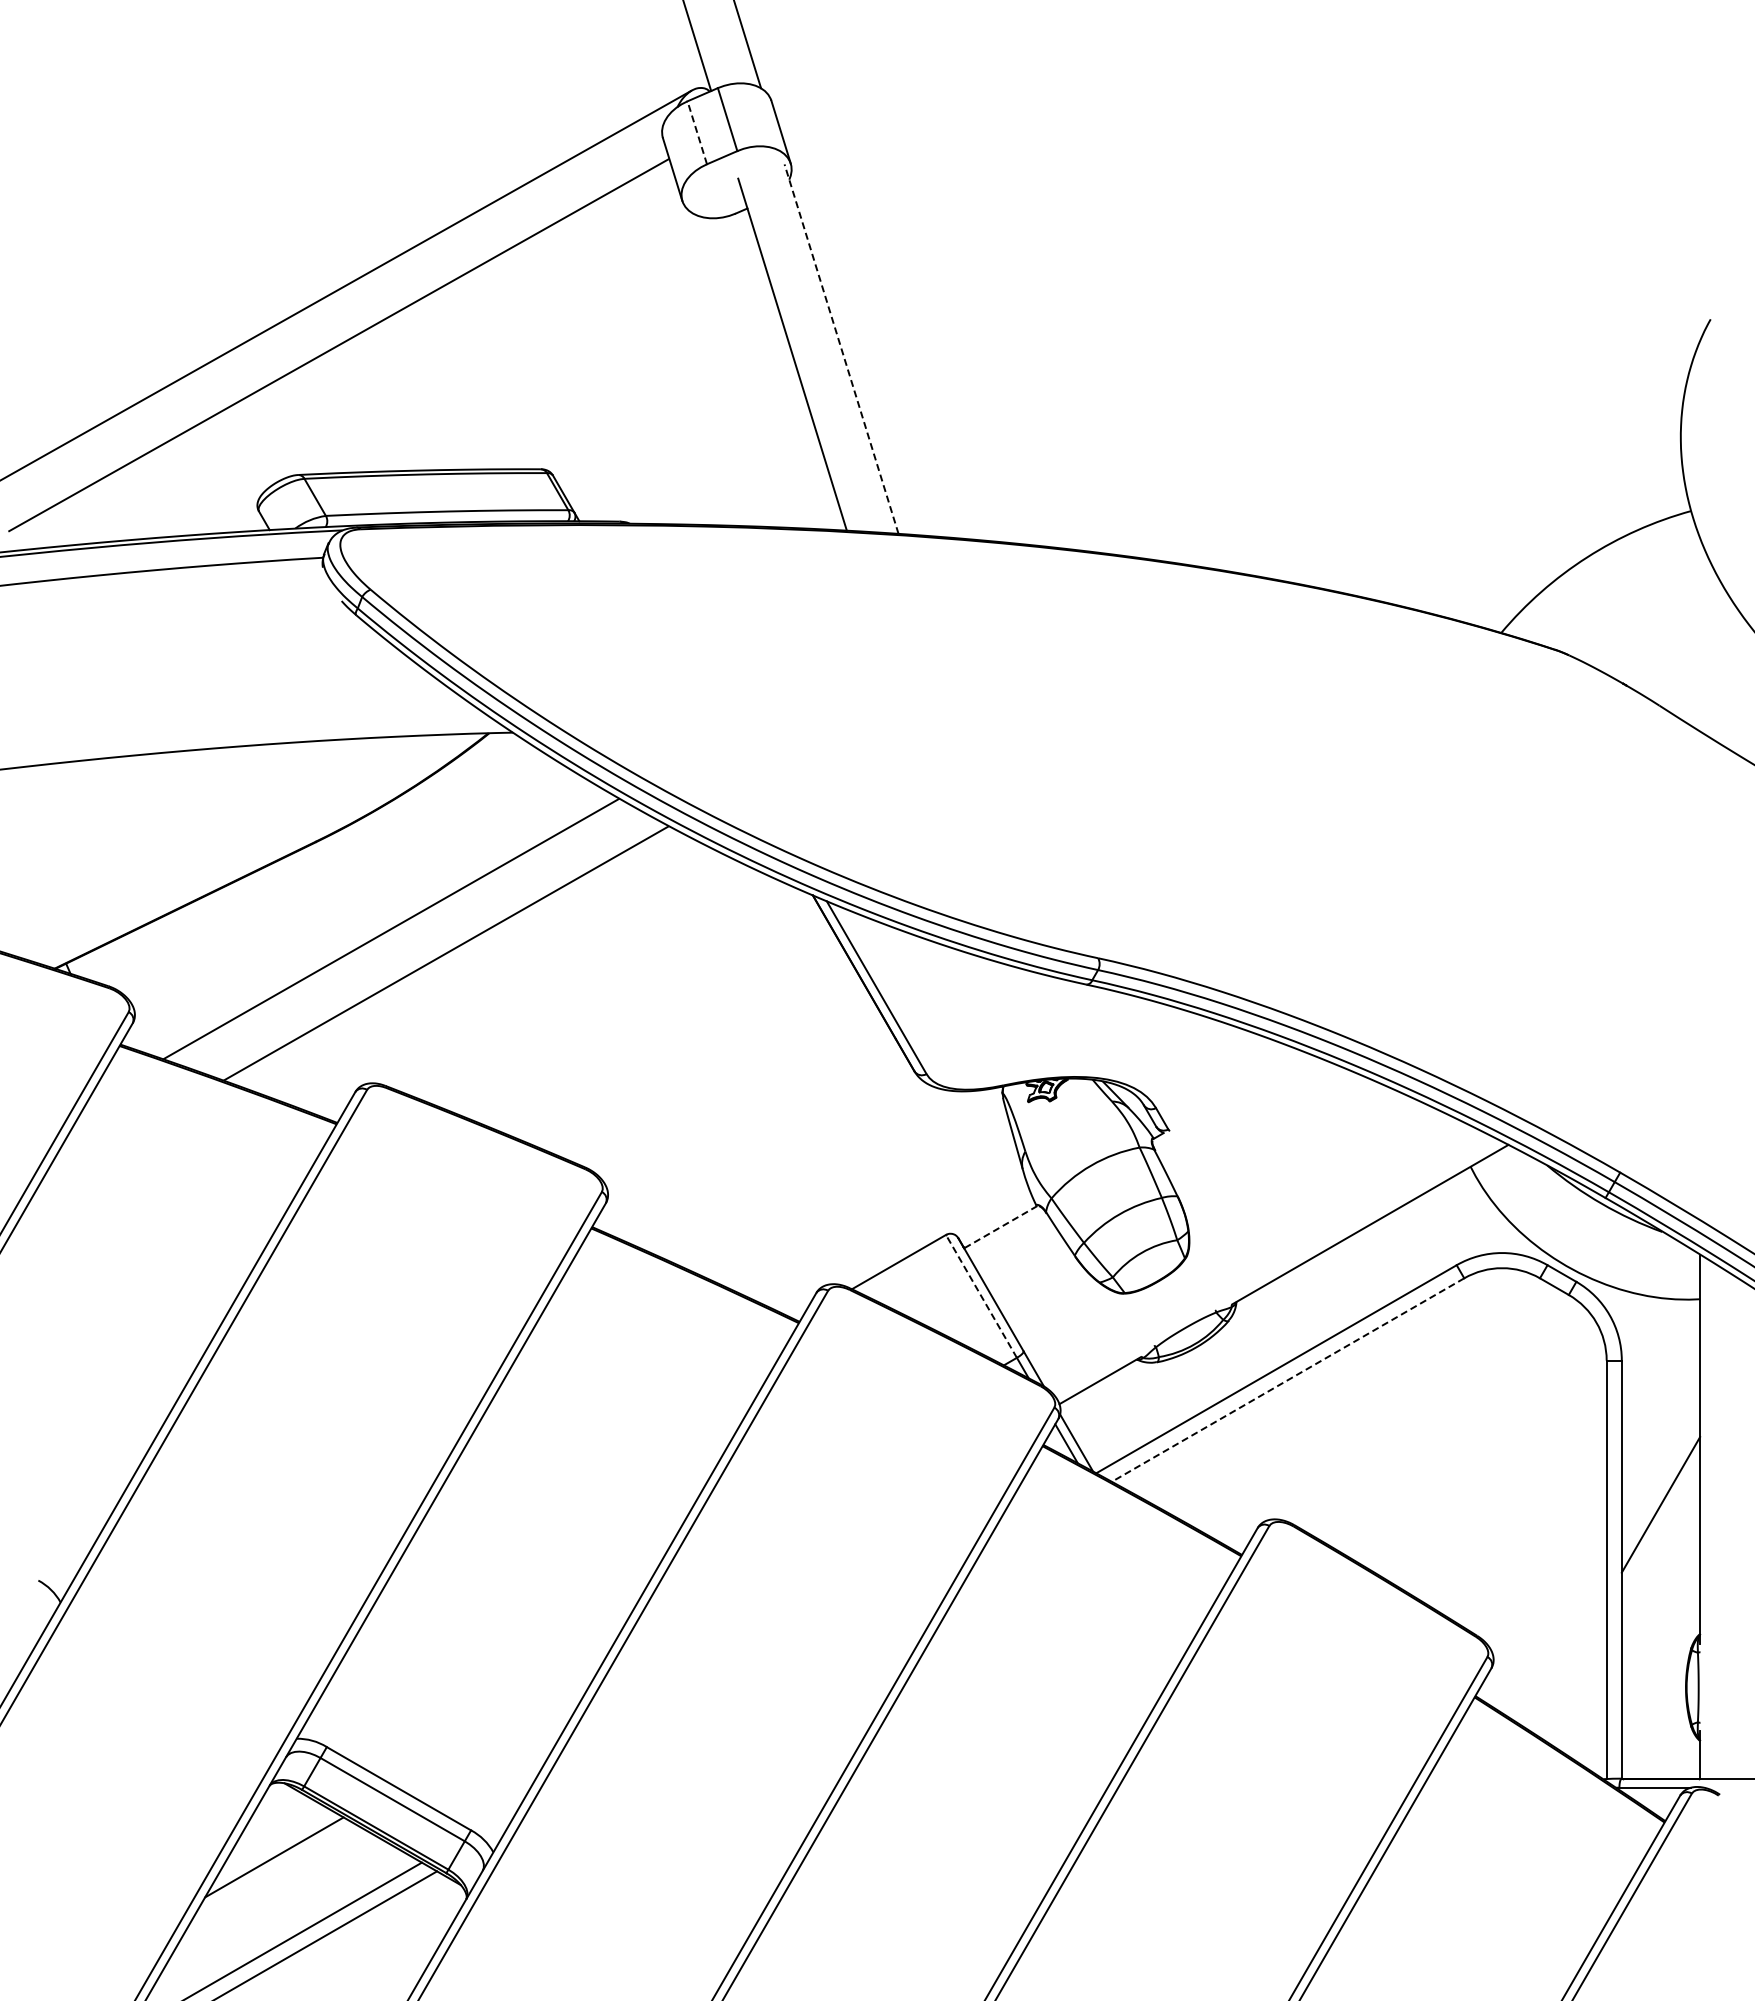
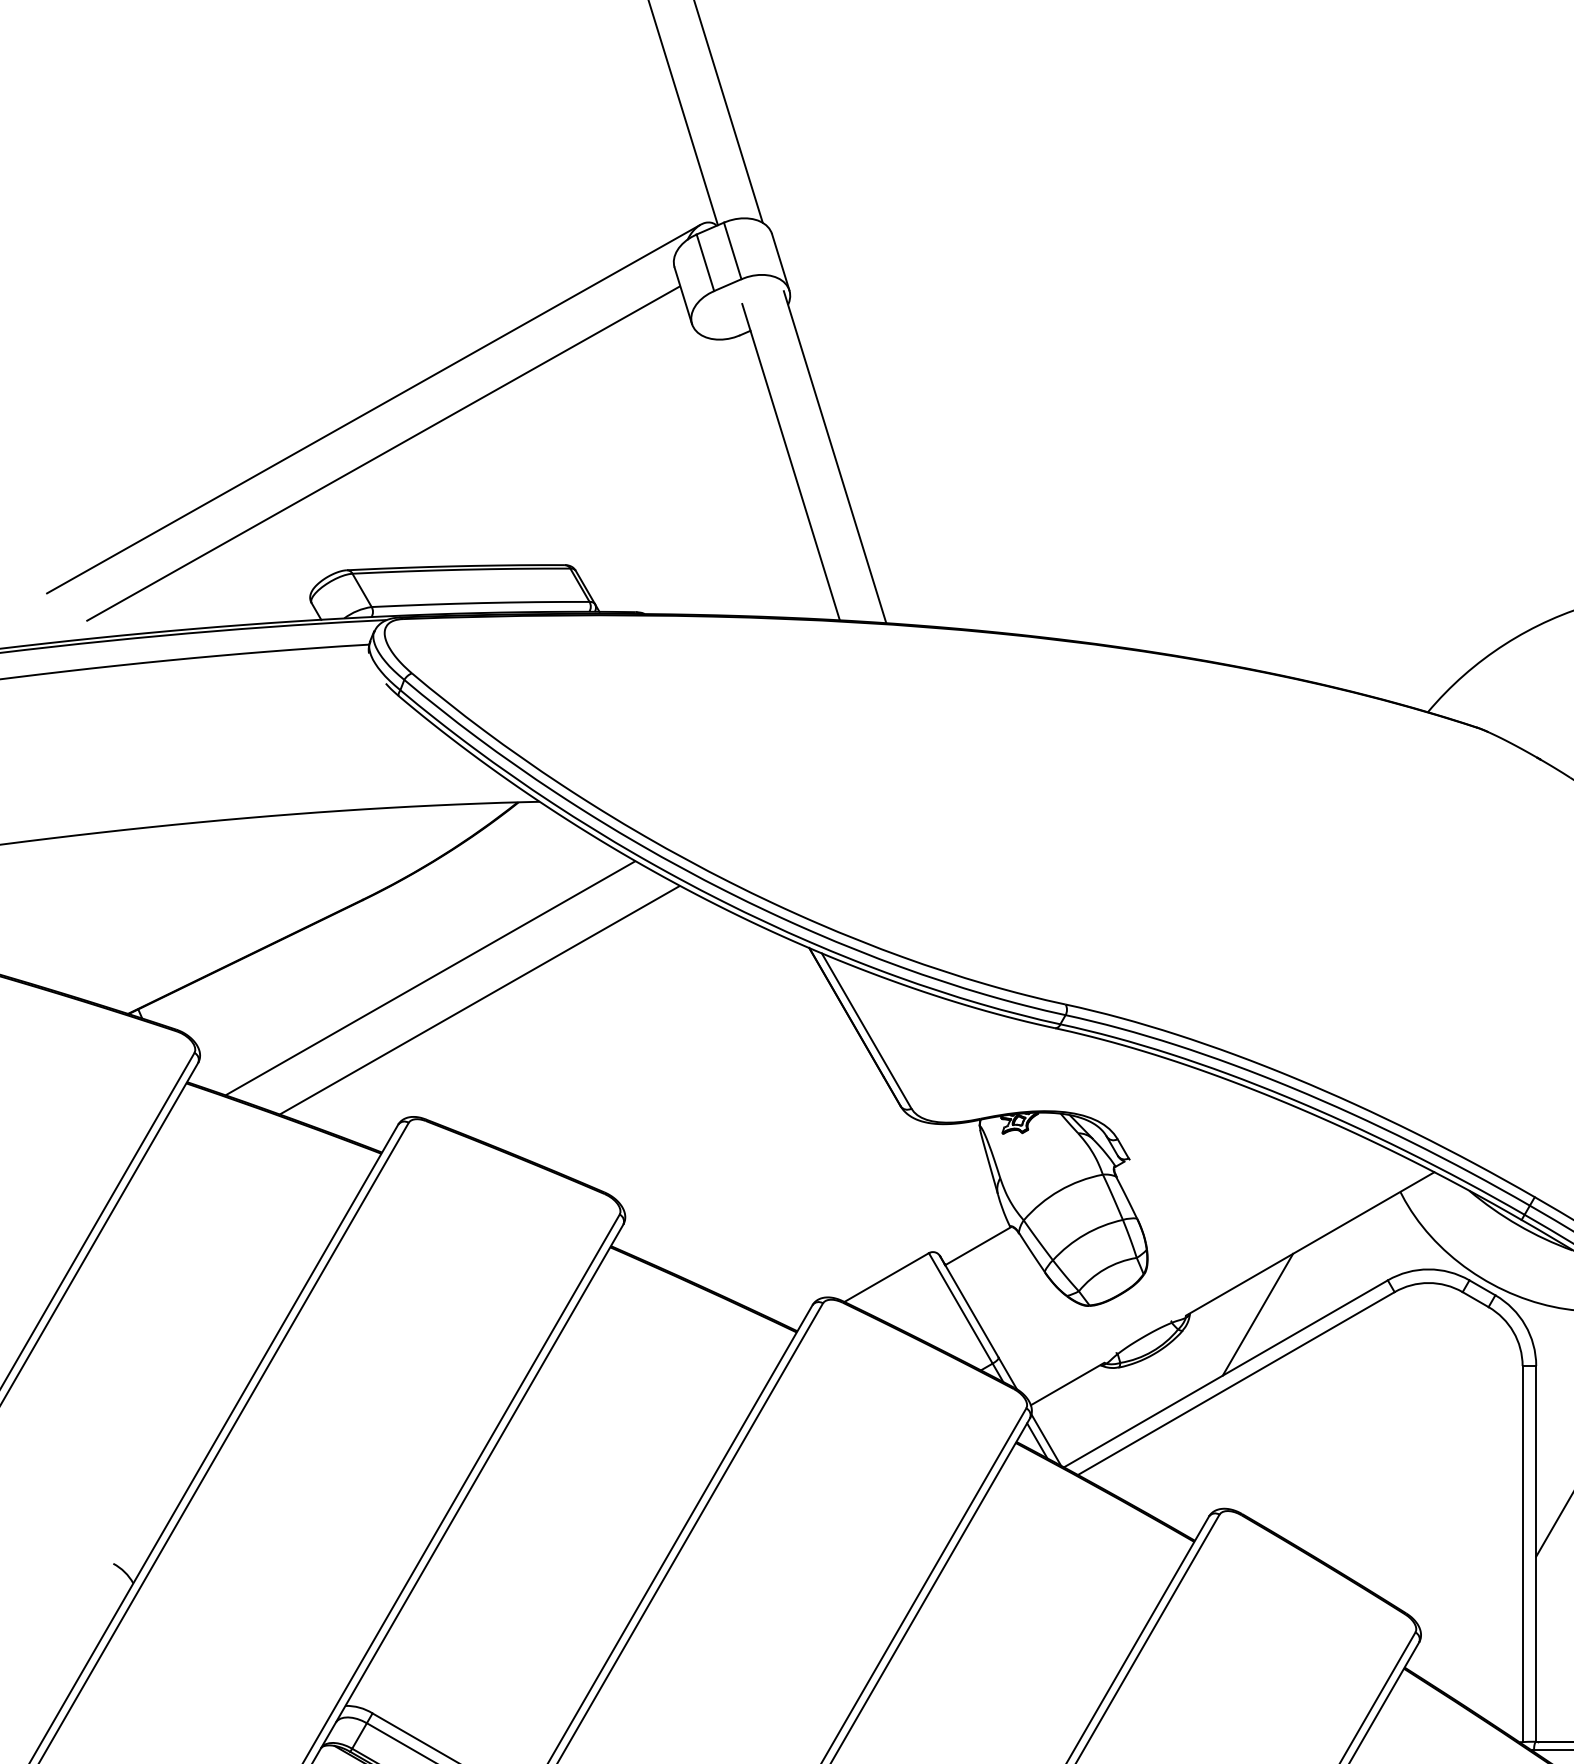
line: (697, 132) -> (705, 262), dashed -> solid
line: (841, 348) -> (835, 456), dashed -> solid
line: (1000, 1227) -> (977, 1246), dashed -> solid
line: (981, 1296) -> (960, 1308), dashed -> solid
line: (1311, 1303) -> (1257, 1314), added
line: (1287, 1380) -> (1235, 1383), dashed -> solid

